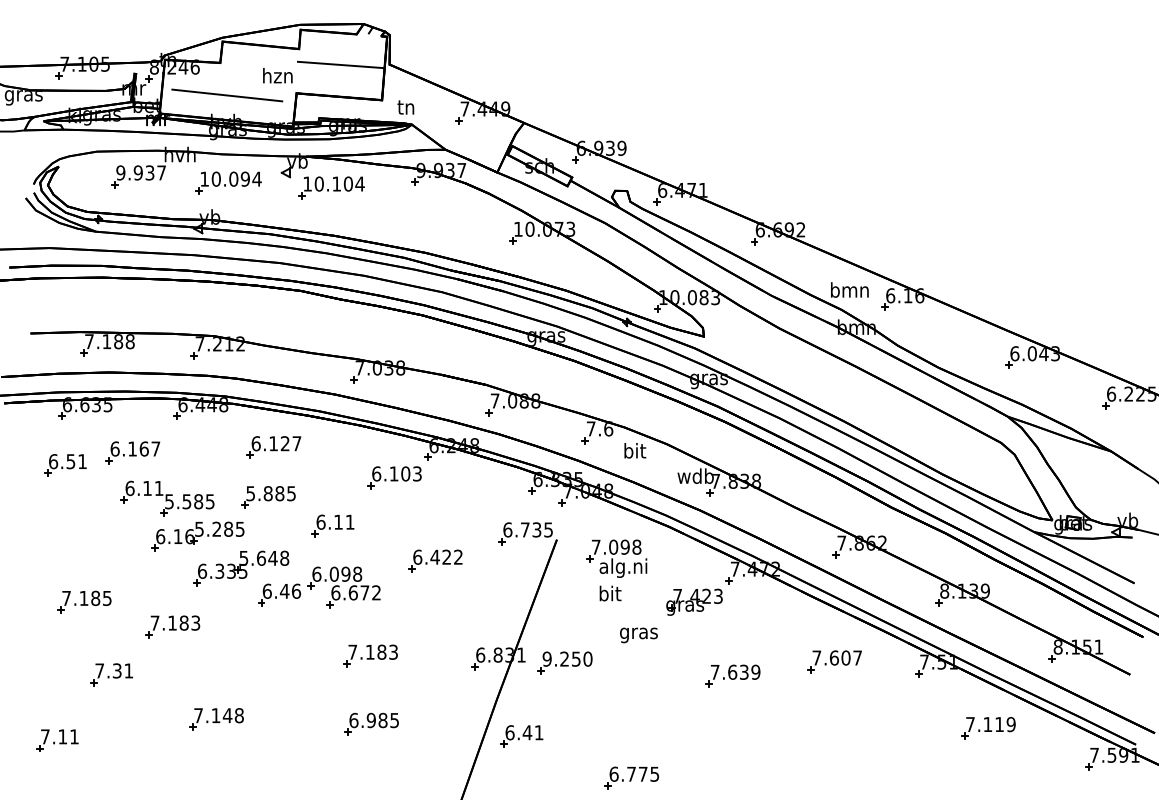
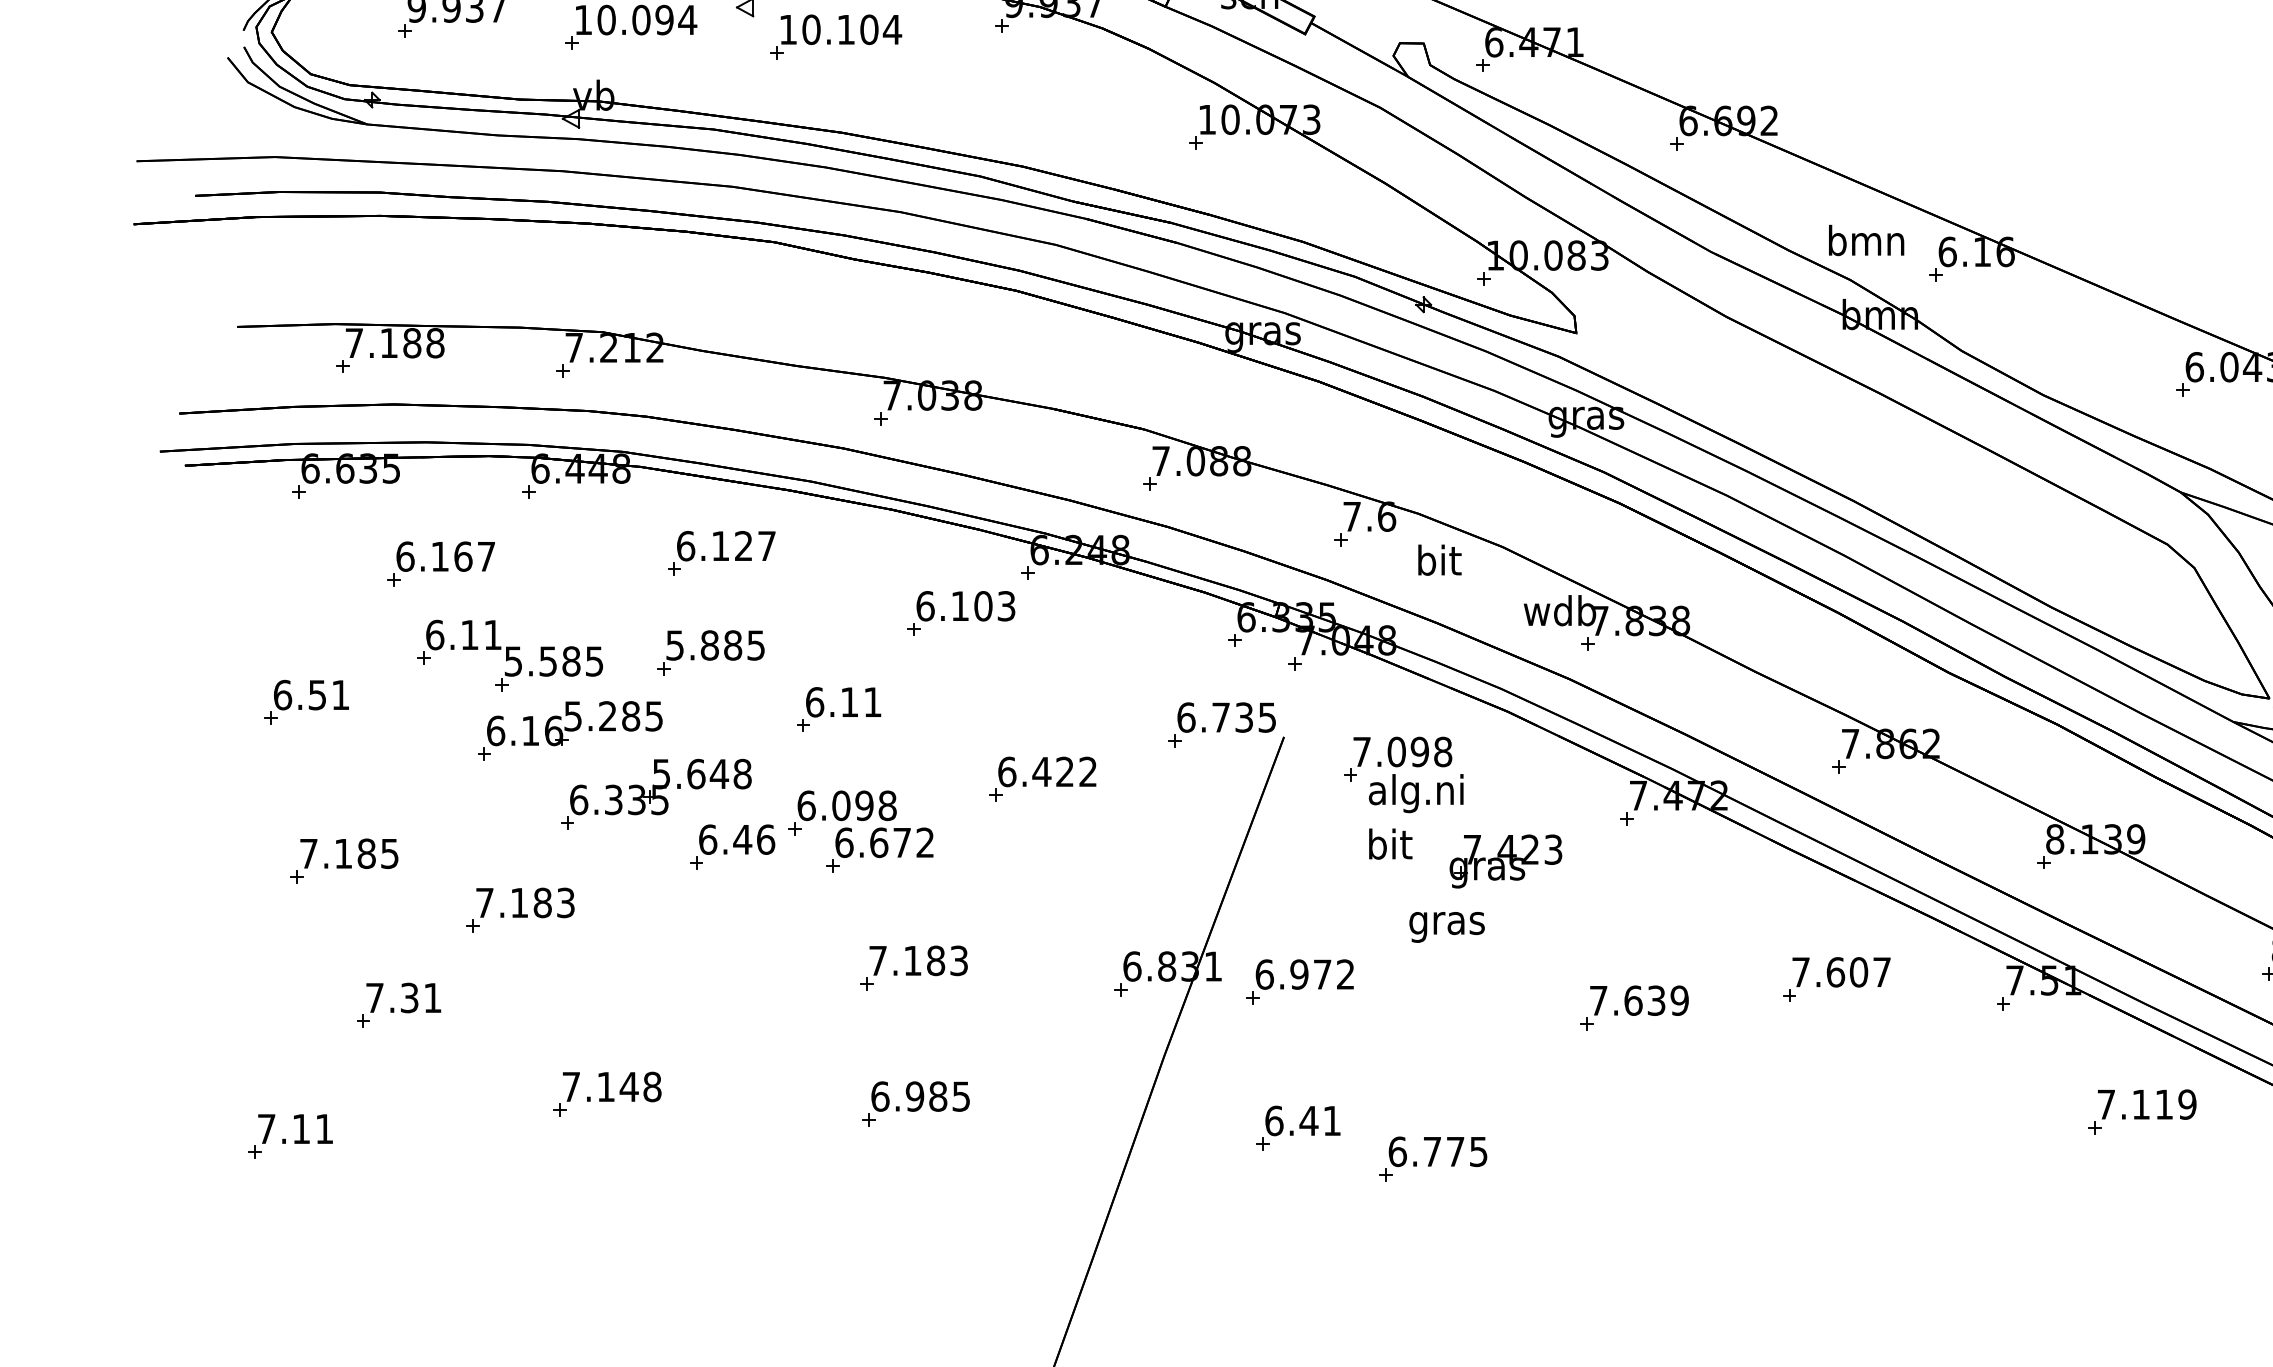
part: (65, 465) -> (306, 702), moved
part: (694, 601) -> (1505, 859), moved
text: (567, 658) -> (1305, 973), 9.250 -> 6.972
part: (521, 736) -> (1297, 1128), moved
part: (631, 777) -> (1432, 1158), moved

